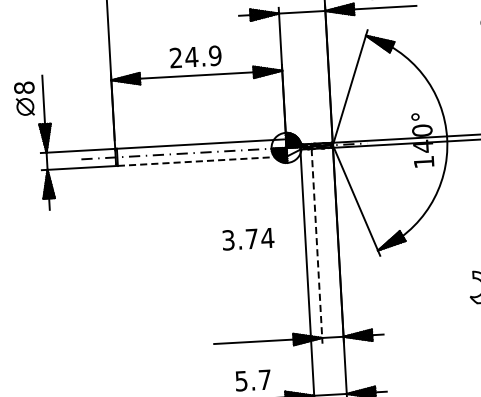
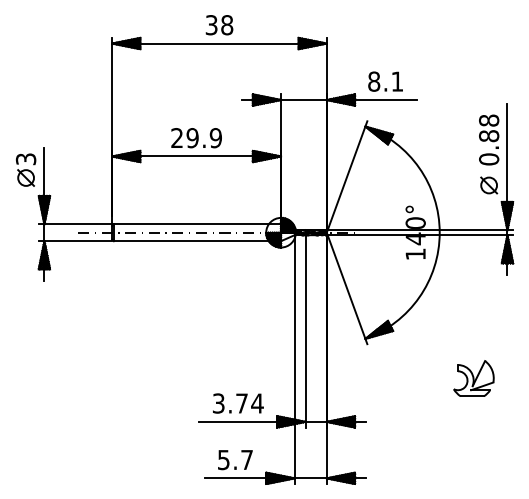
text: (191, 57) -> (192, 138), 24.9 -> 29.9
text: (24, 88) -> (26, 159), 8 -> 3
line: (202, 161) -> (197, 241), dashed -> solid
text: (248, 239) -> (238, 403), moved
line: (316, 246) -> (305, 331), dashed -> solid

